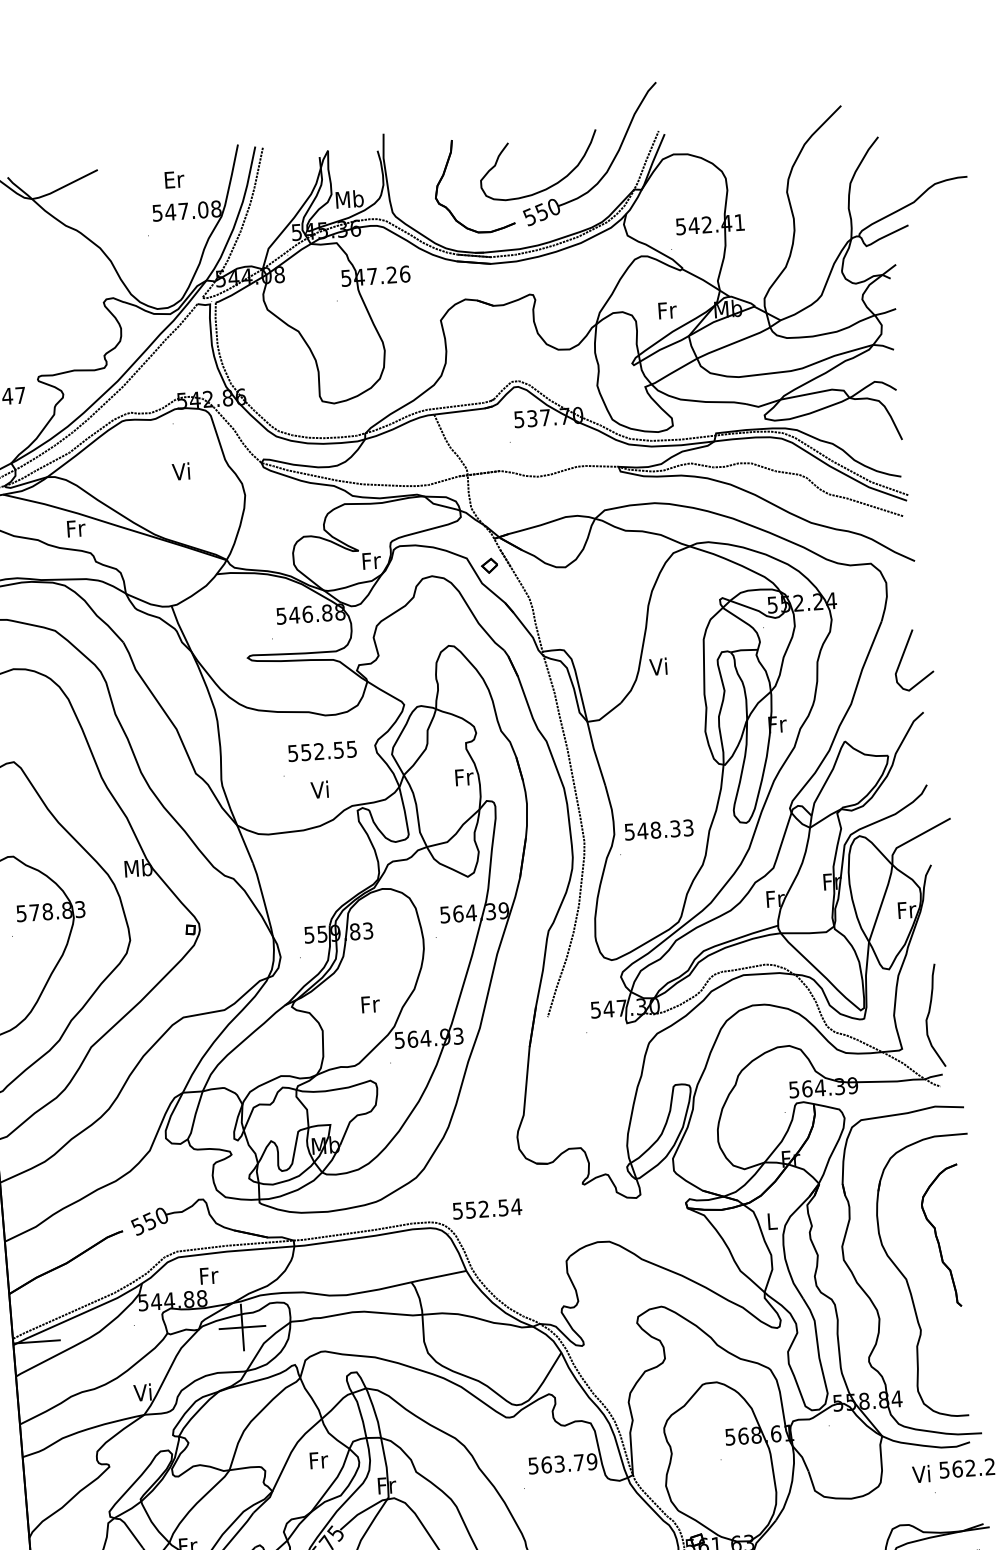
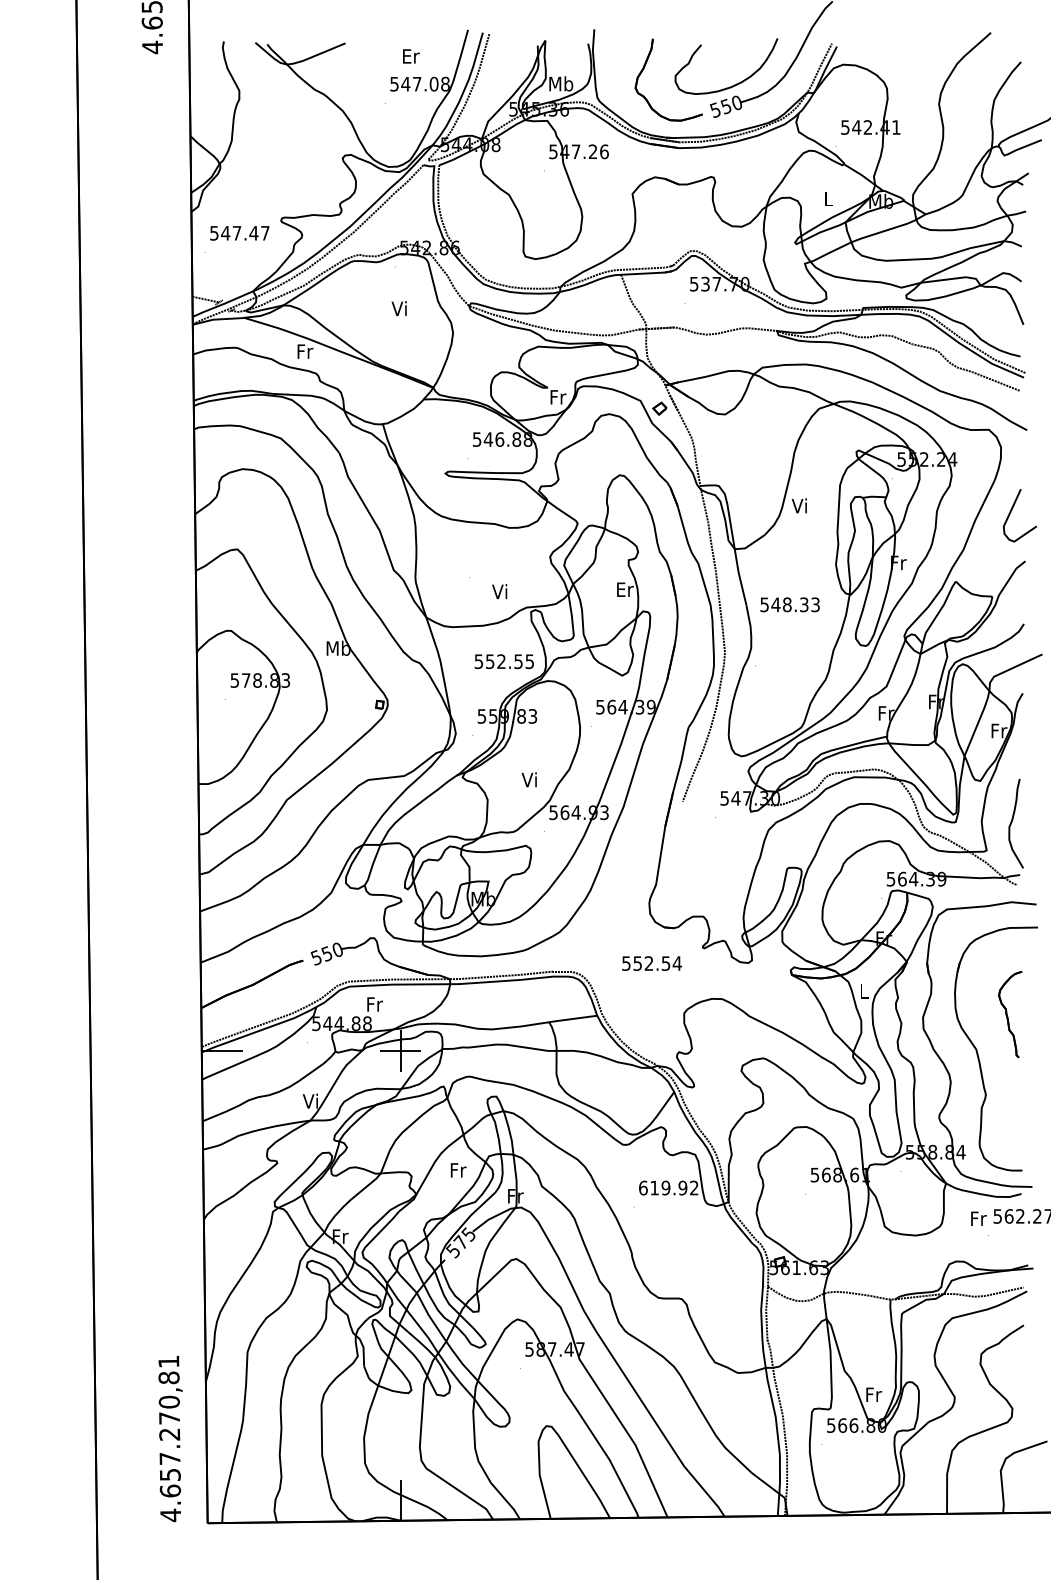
text: (667, 309) -> (828, 198), Fr -> L
text: (321, 751) -> (503, 661), moved
text: (464, 777) -> (625, 589), Fr -> Er
text: (658, 829) -> (789, 604), moved
text: (369, 1003) -> (529, 779), Fr -> Vi
text: (486, 1208) -> (651, 963), moved
part: (942, 1236) -> (1010, 1014), size x0.7
text: (562, 1463) -> (668, 1187), 563.79 -> 619.92
text: (922, 1473) -> (978, 1218), Vi -> Fr

